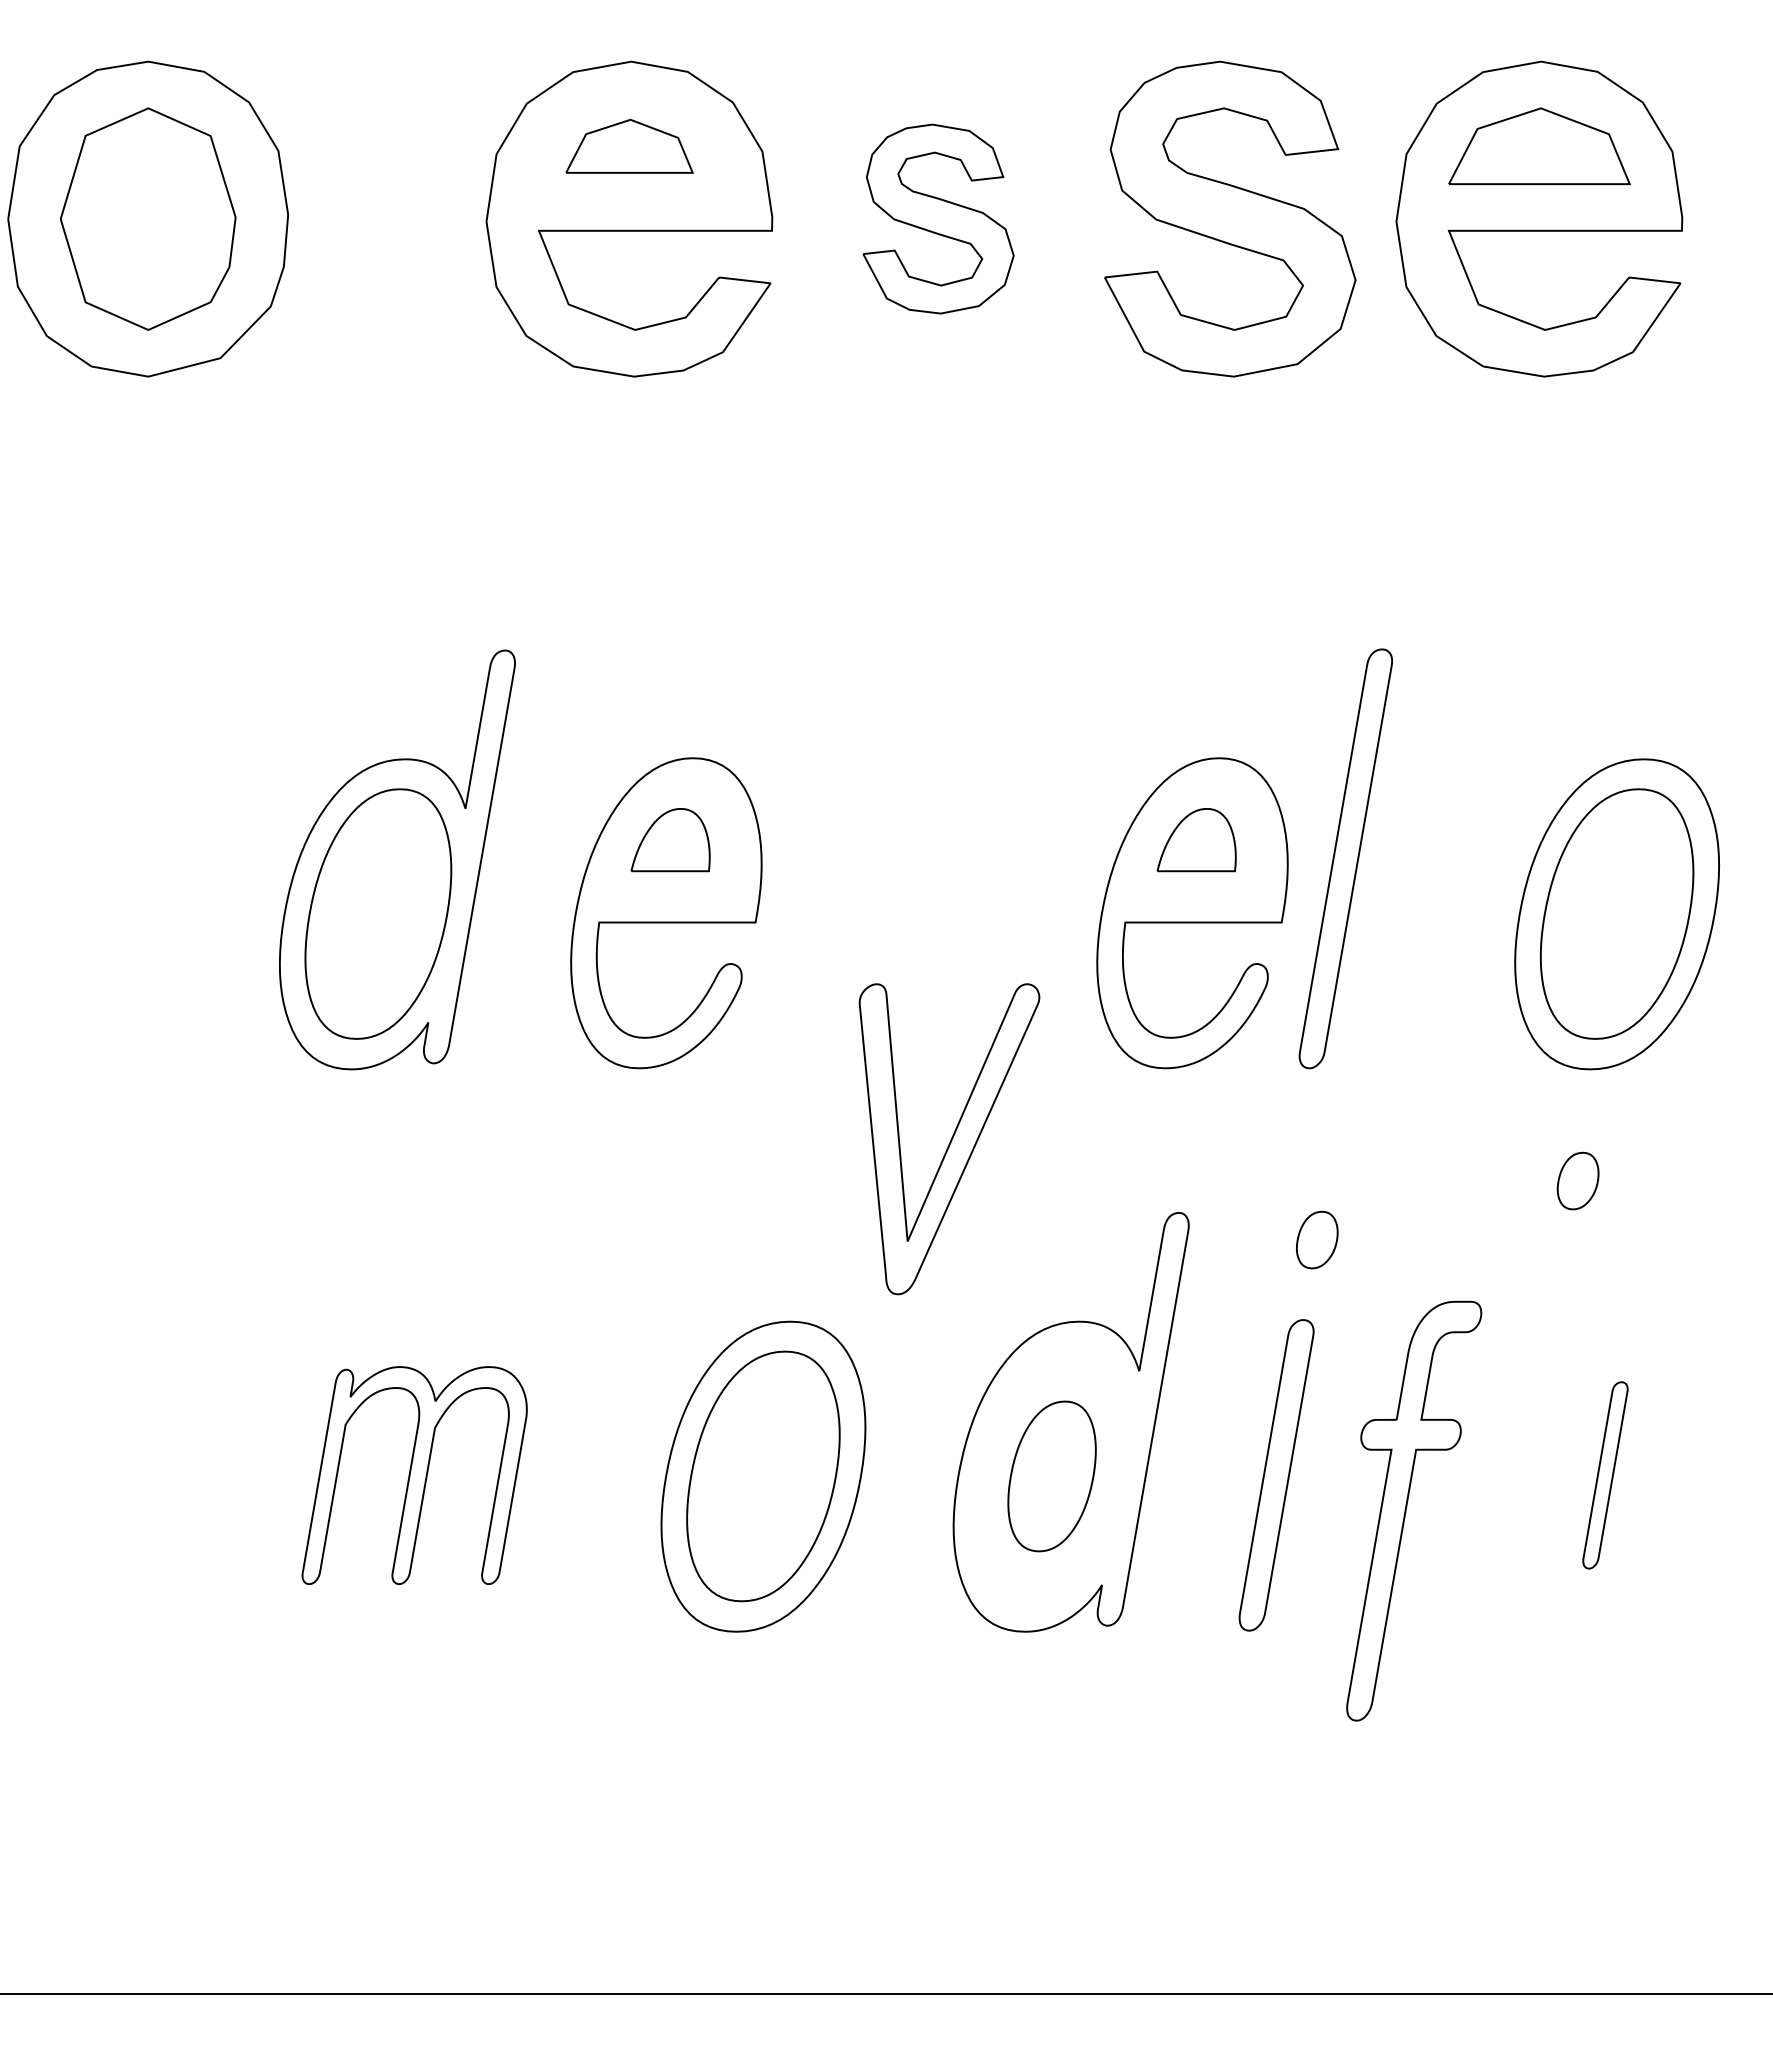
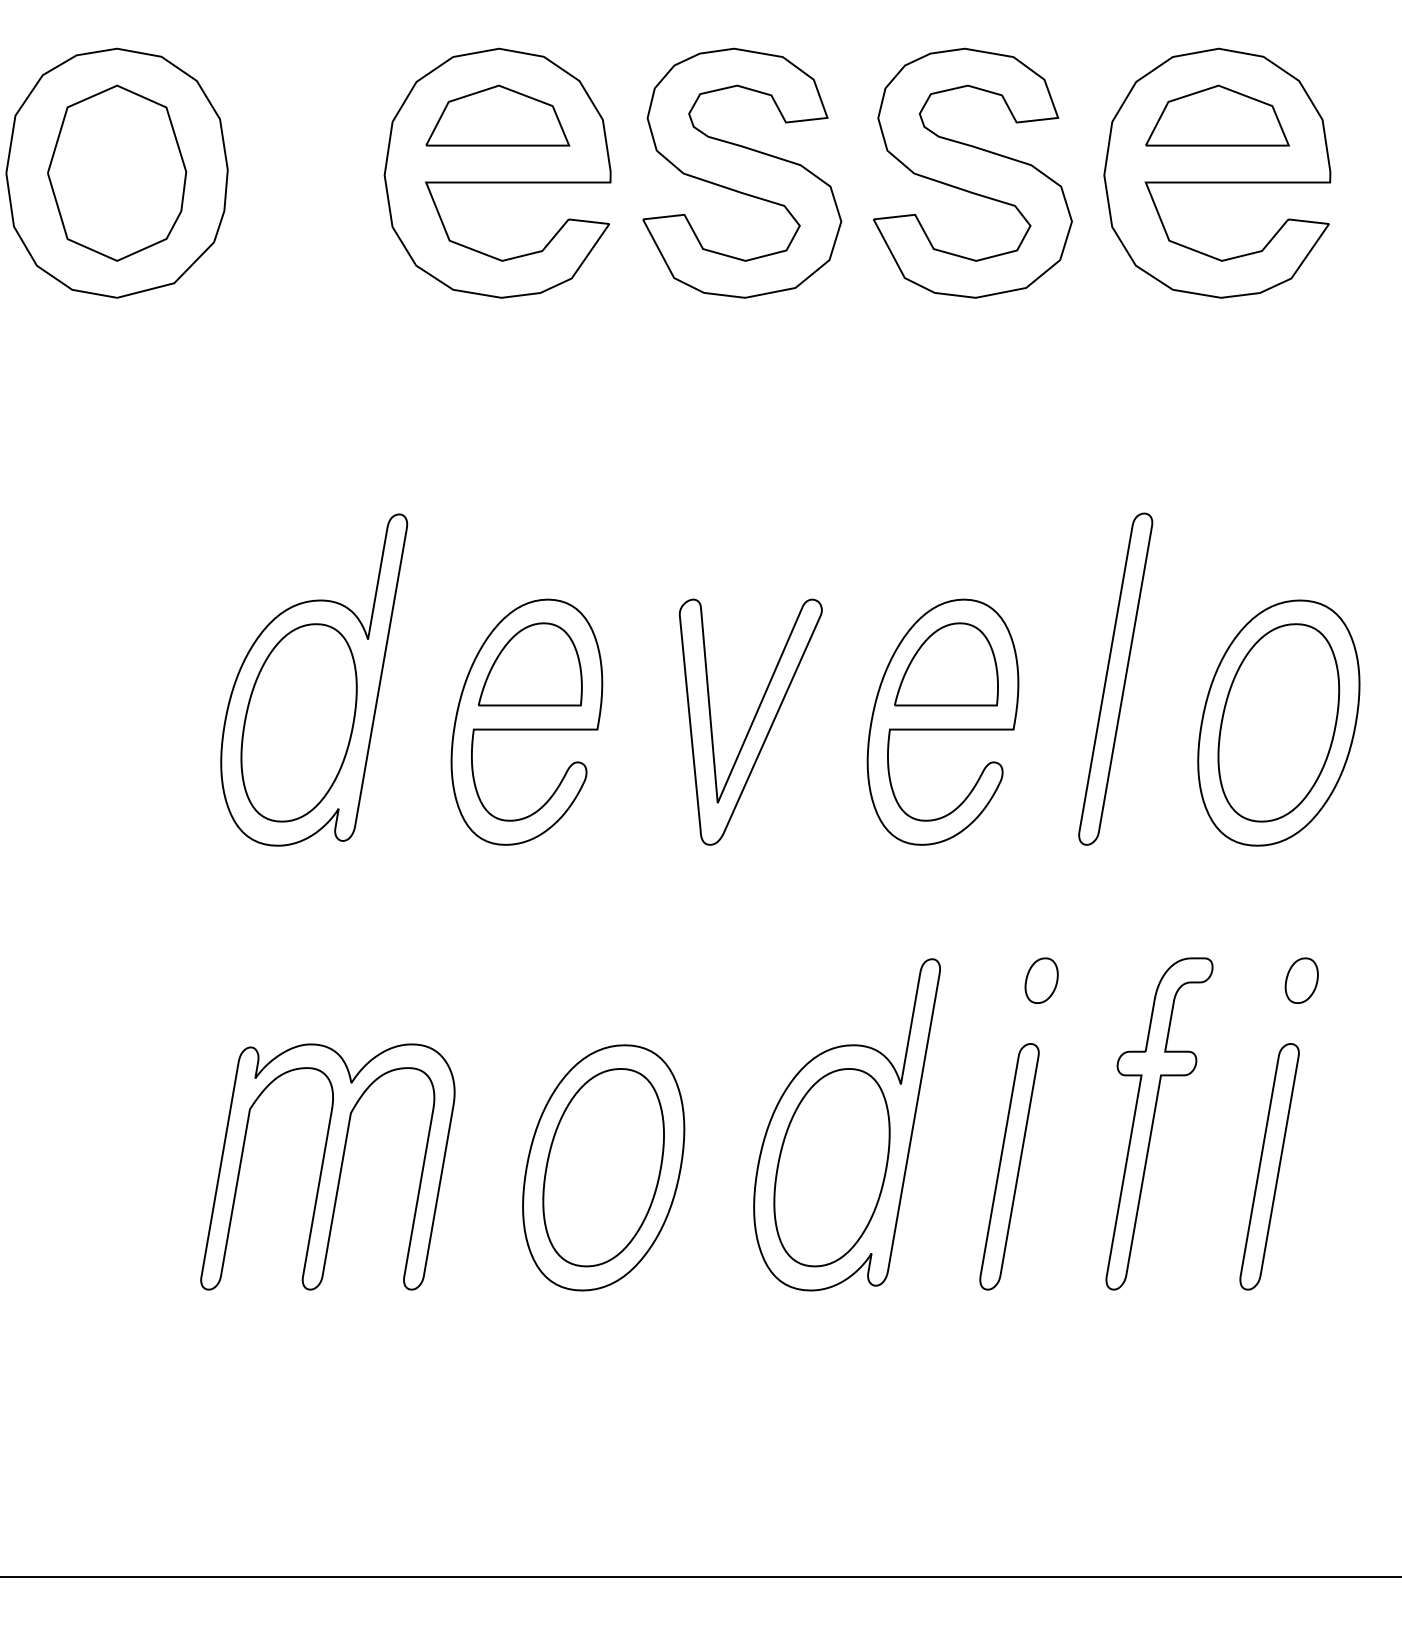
part: (629, 146) -> (497, 115), size x1.43
part: (938, 218) -> (742, 172), size x1.67
part: (670, 839) -> (530, 663), size x1.67
part: (1196, 839) -> (946, 663), size x1.67
part: (1345, 858) -> (1115, 678), moved
part: (949, 1139) -> (750, 722), moved
part: (1577, 1180) -> (1301, 980), moved
part: (414, 1475) -> (327, 1166), size x1.43
part: (1605, 1475) -> (1269, 1166), size x1.67
part: (1051, 1476) -> (831, 1167), size x1.67
part: (1407, 1507) -> (1154, 1121), moved

